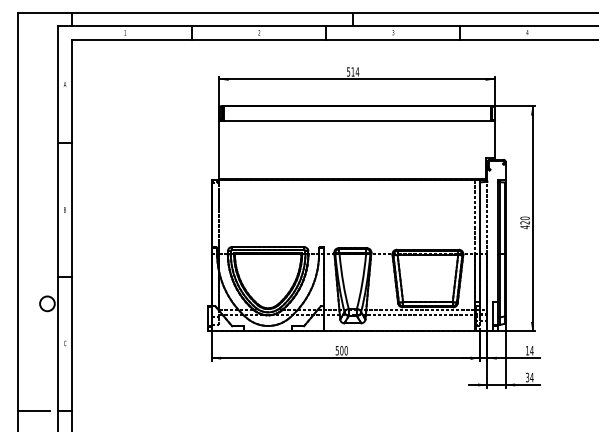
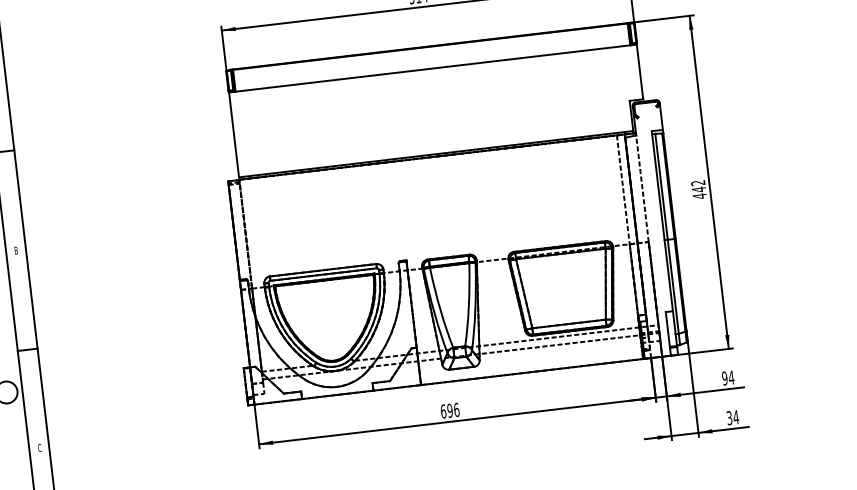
text: (524, 220) -> (697, 186), 420 -> 442
text: (341, 350) -> (449, 410), 500 -> 696
text: (527, 350) -> (724, 378), 14 -> 94

